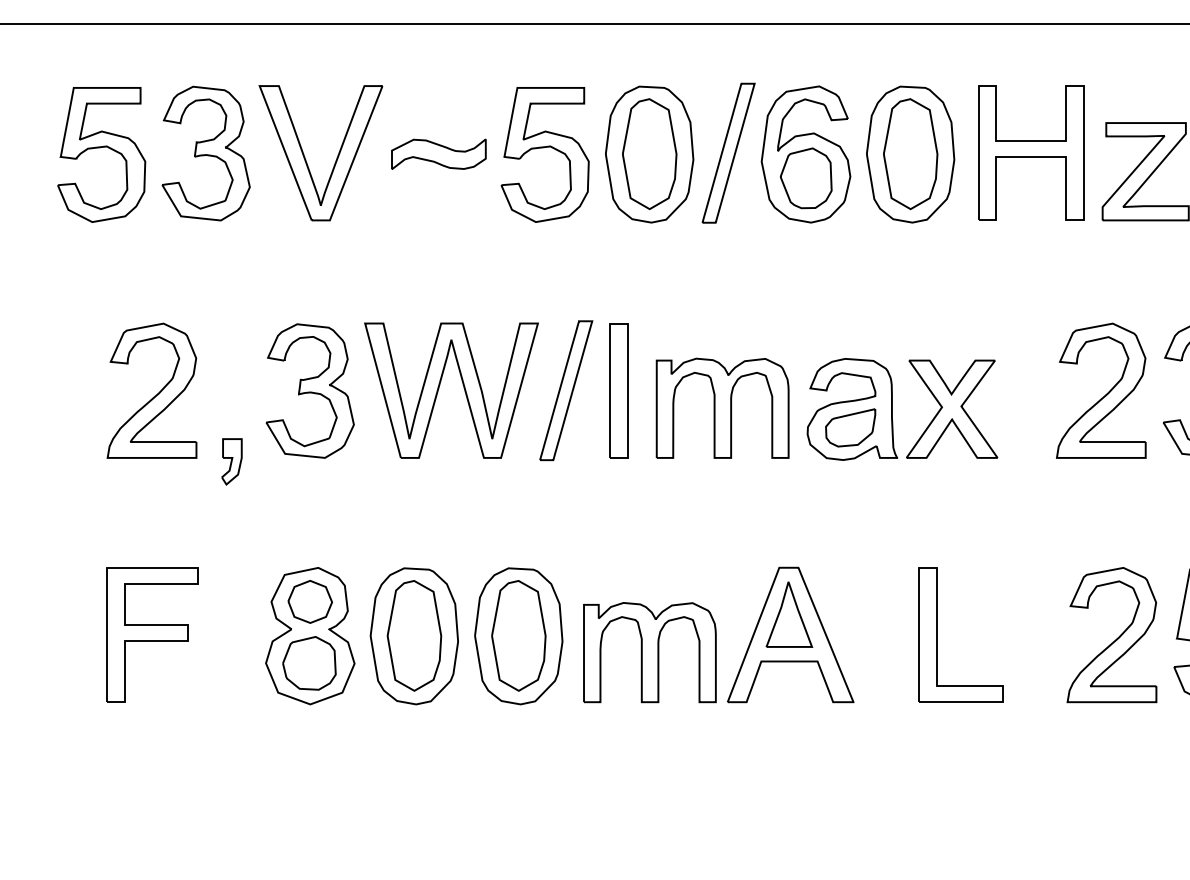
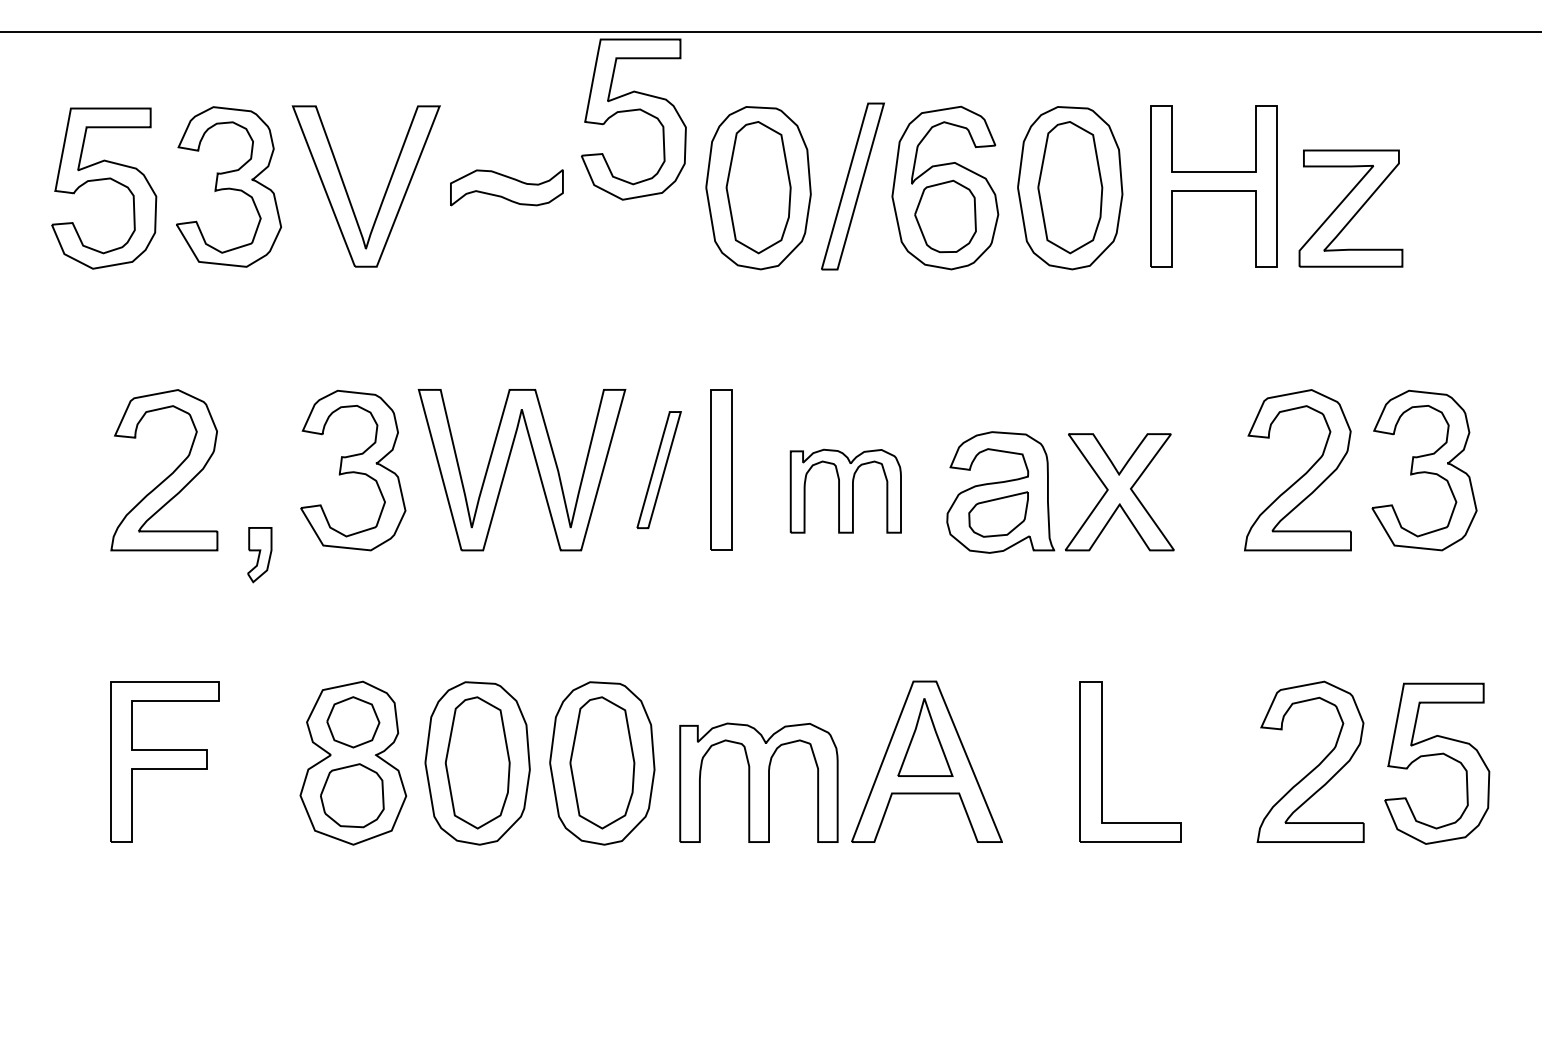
part: (544, 148) -> (633, 111), moved
part: (566, 390) -> (659, 469), size x0.7
part: (722, 408) -> (845, 491), size x0.7

